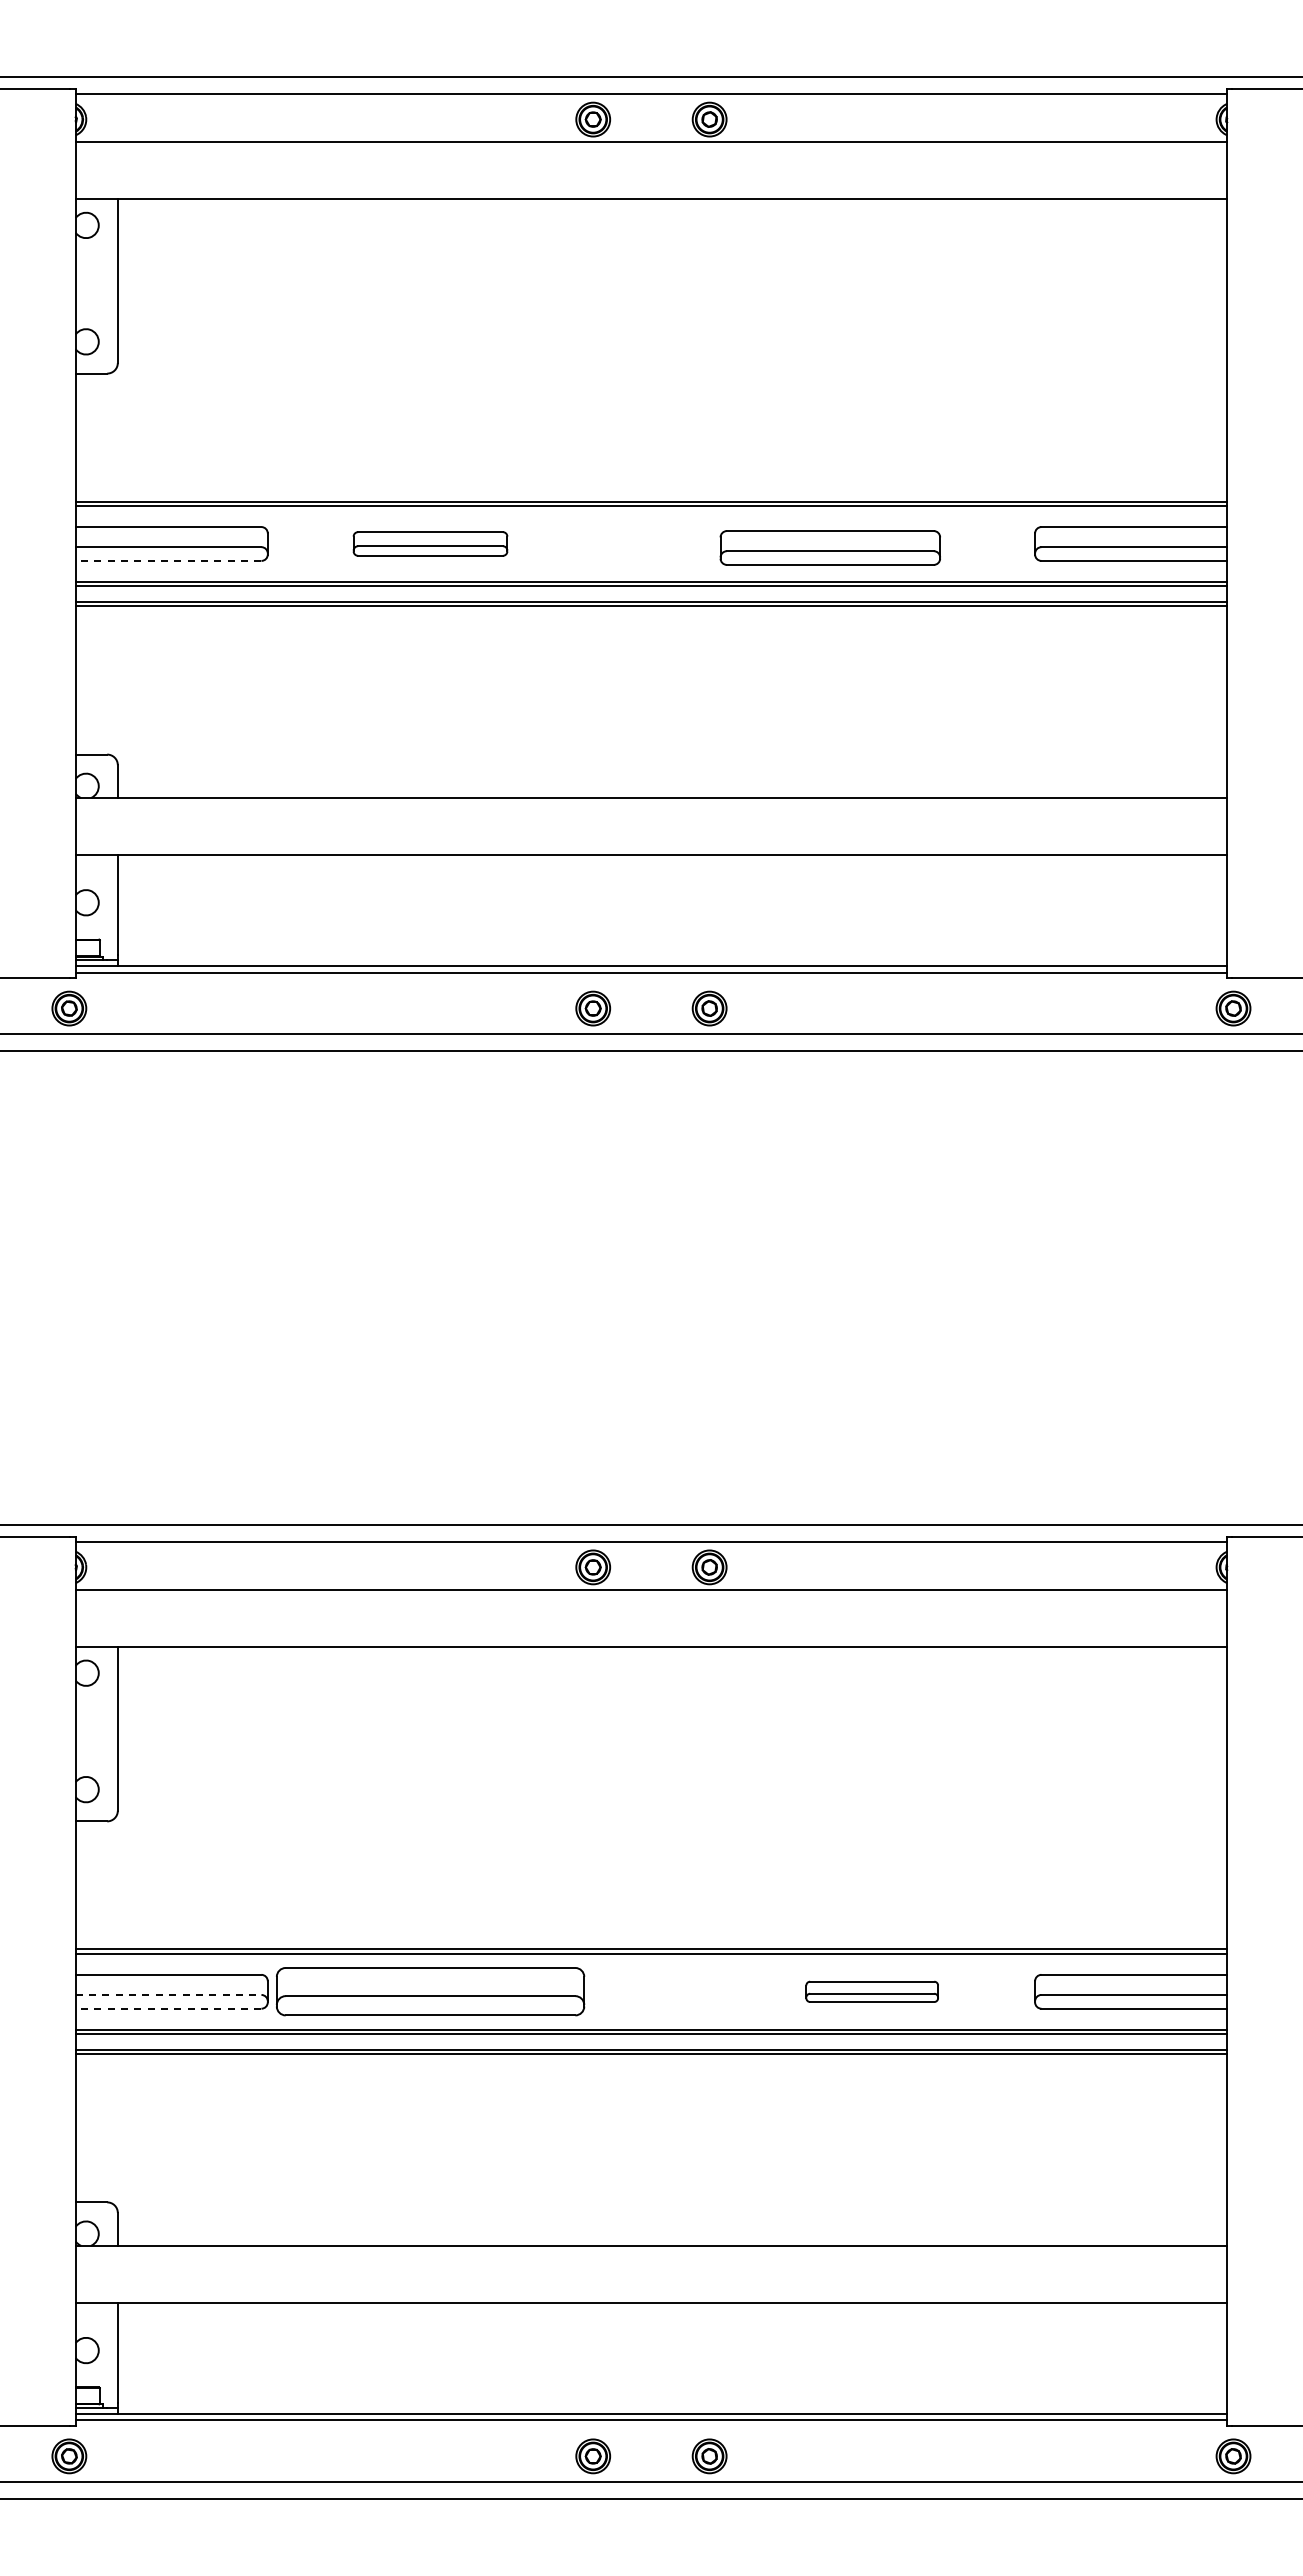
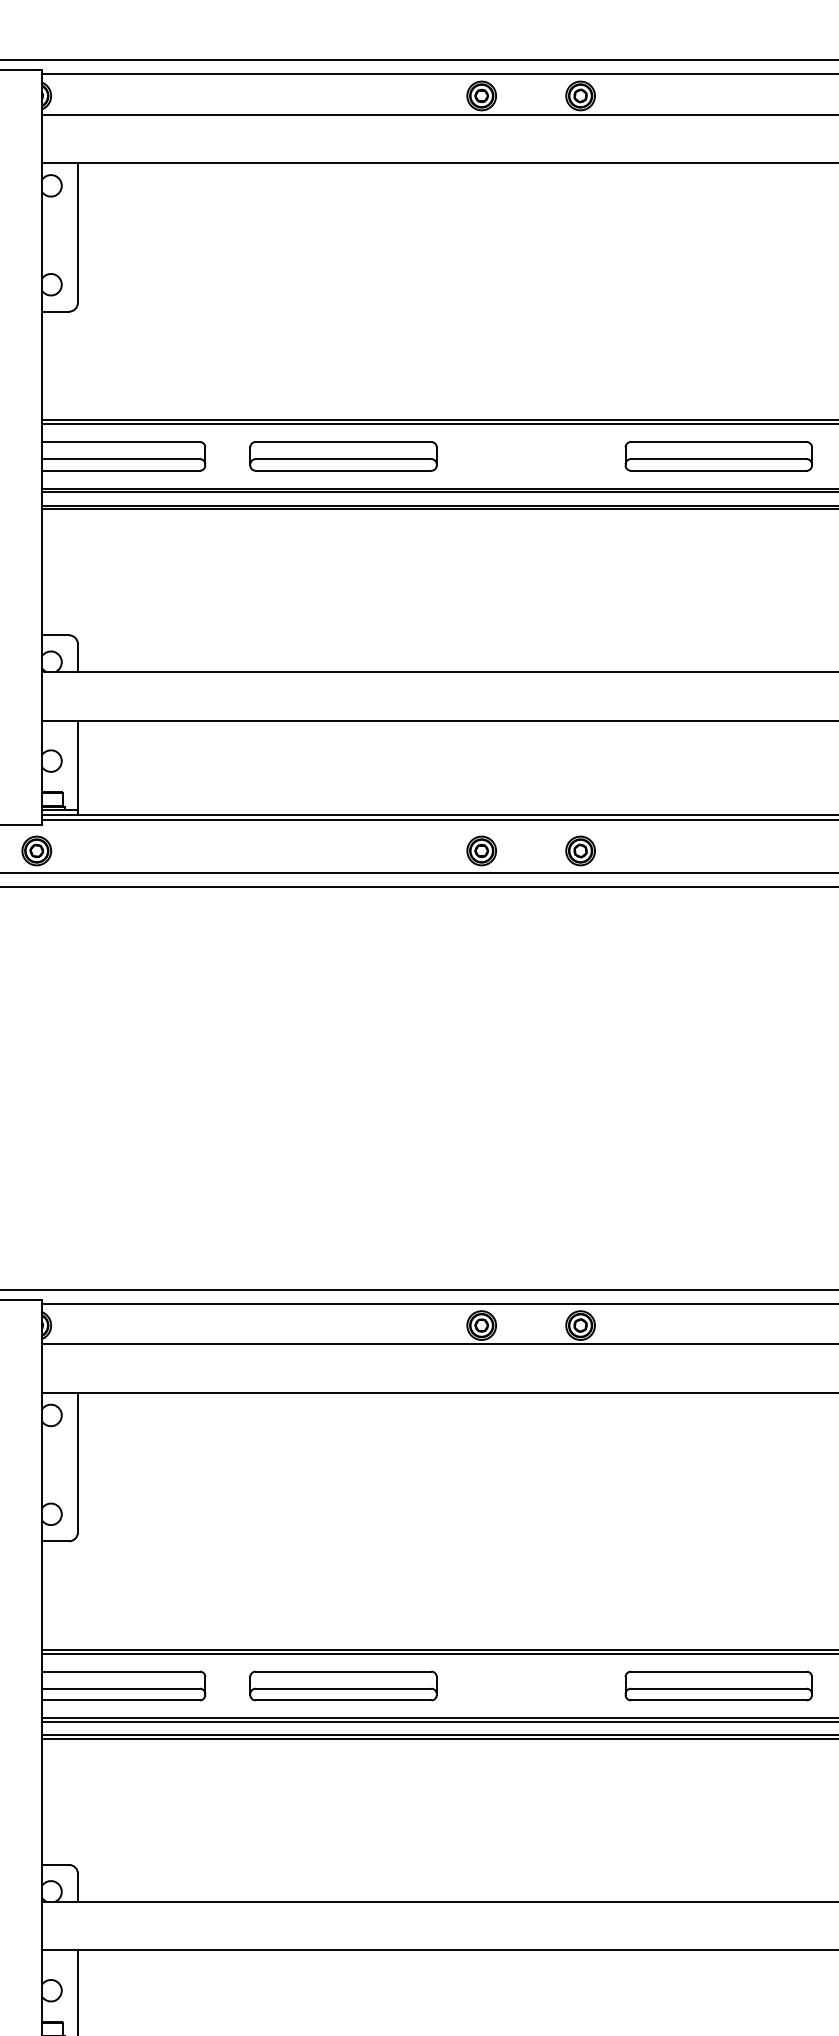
part: (430, 543) -> (343, 455), size x1.43
part: (829, 547) -> (718, 455), moved
line: (168, 560) -> (121, 470), dashed -> solid
part: (430, 1991) -> (343, 1685), size x0.71
part: (871, 1991) -> (718, 1685), size x1.67
line: (168, 1994) -> (121, 1688), dashed -> solid
line: (168, 2008) -> (121, 1700), dashed -> solid

